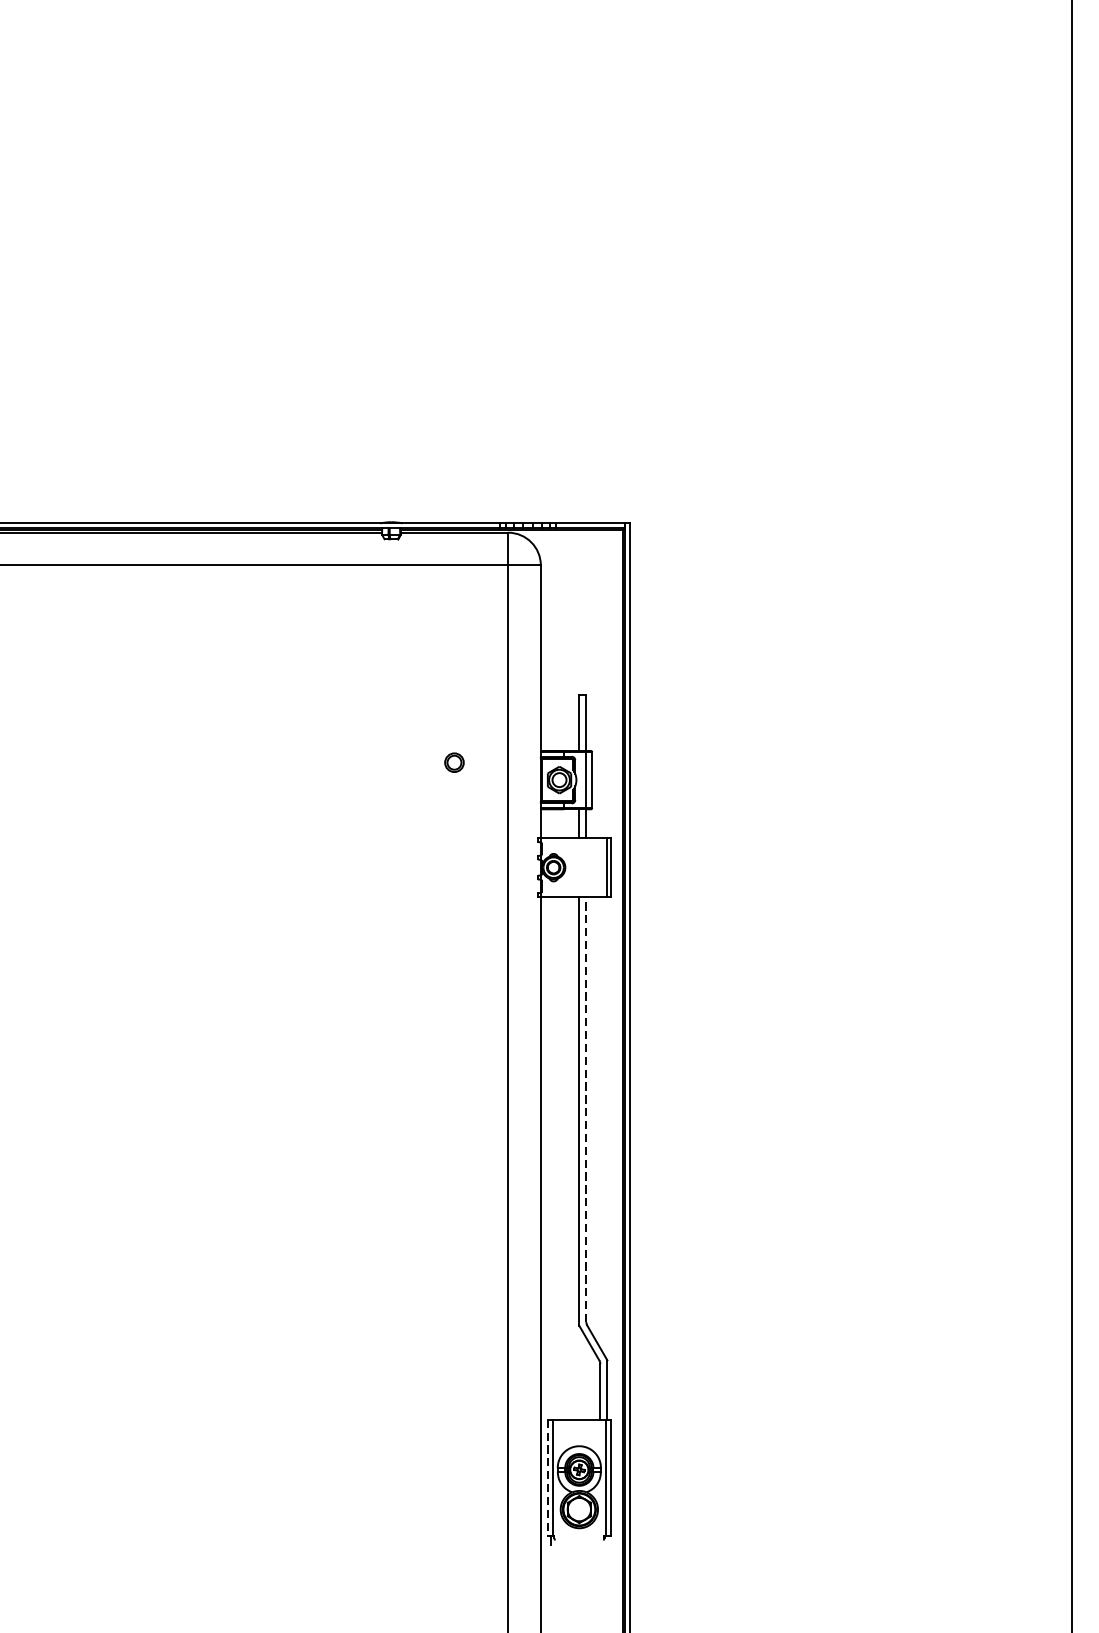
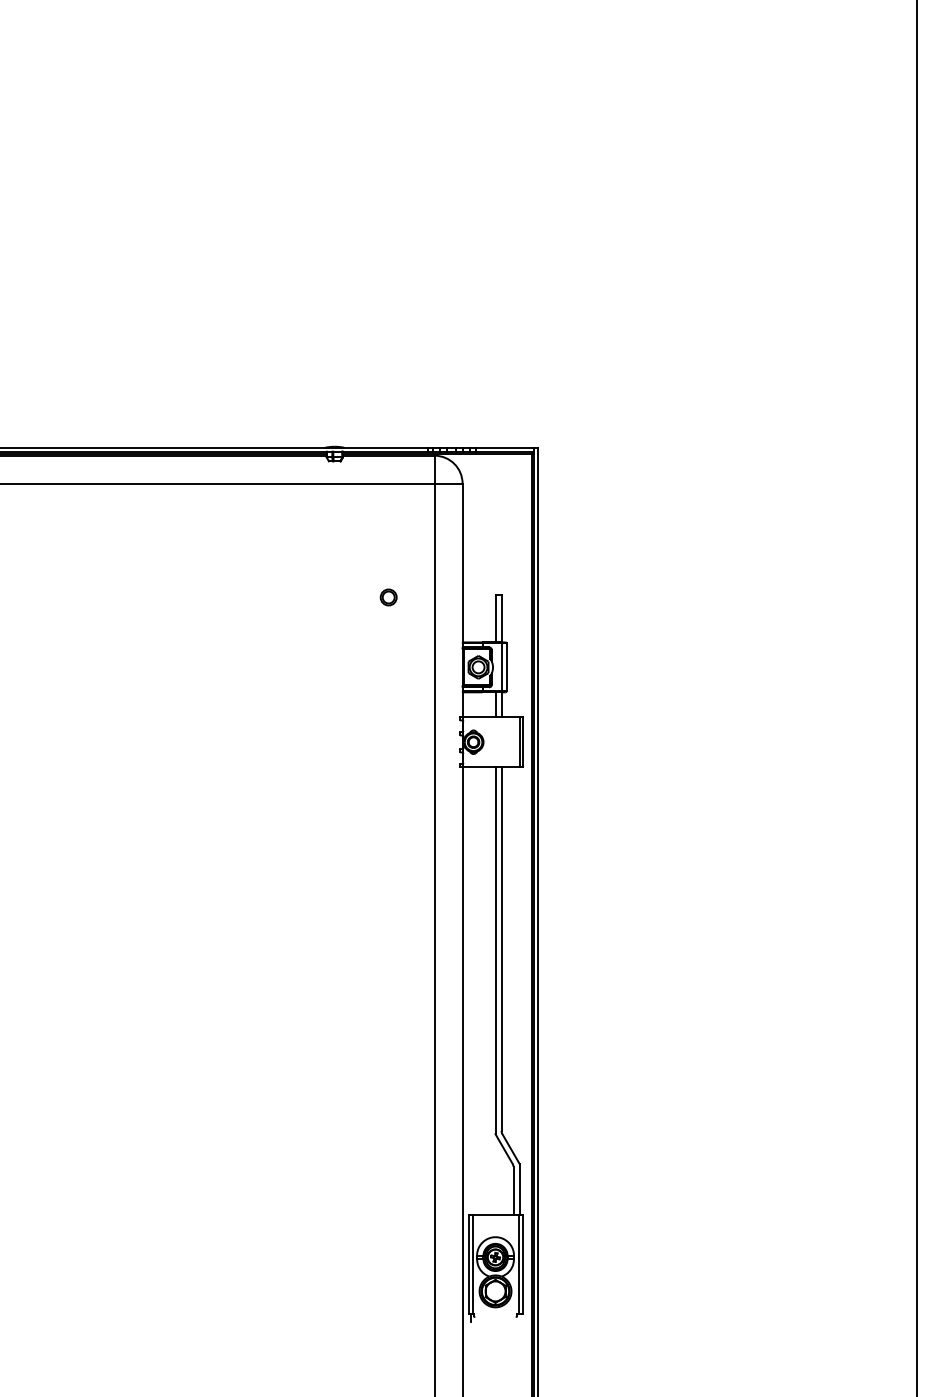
part: (454, 762) -> (388, 597), moved
line: (586, 1109) -> (501, 949), dashed -> solid
line: (547, 1478) -> (468, 1264), dashed -> solid

